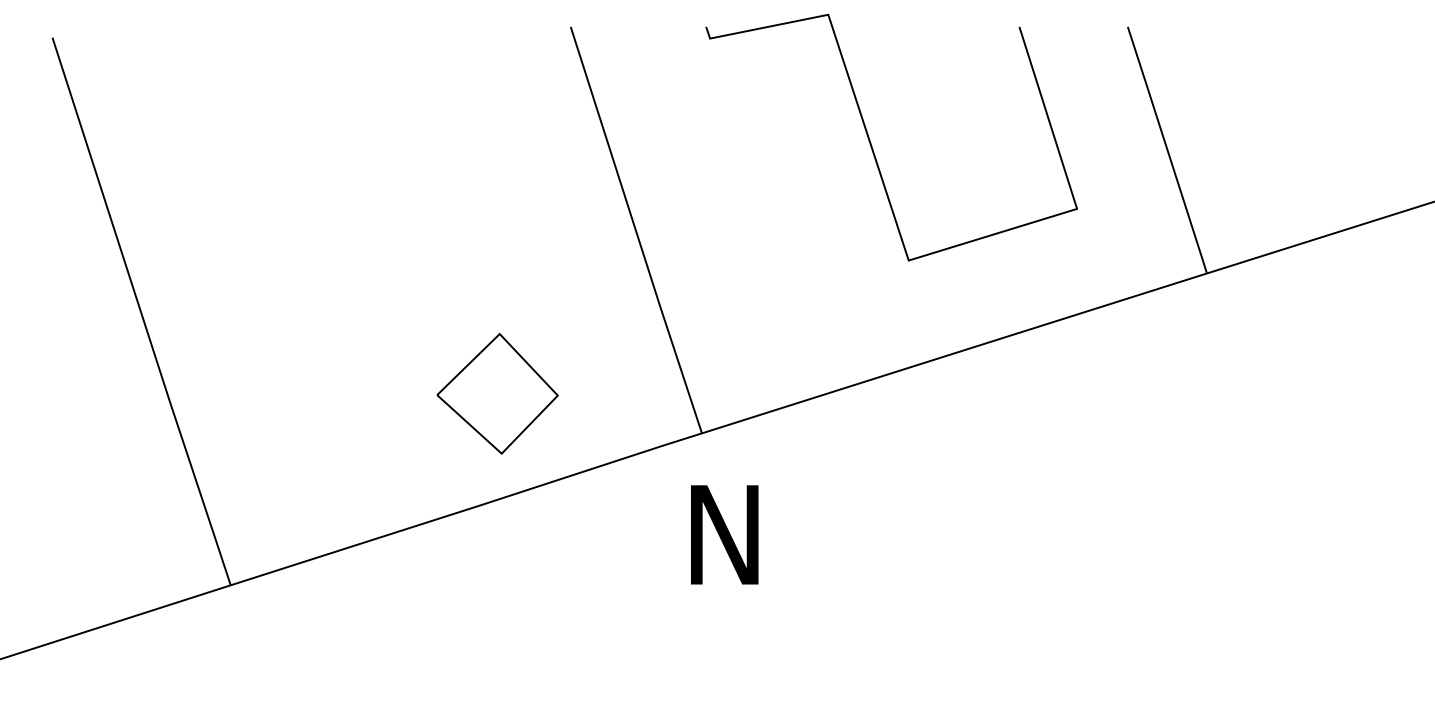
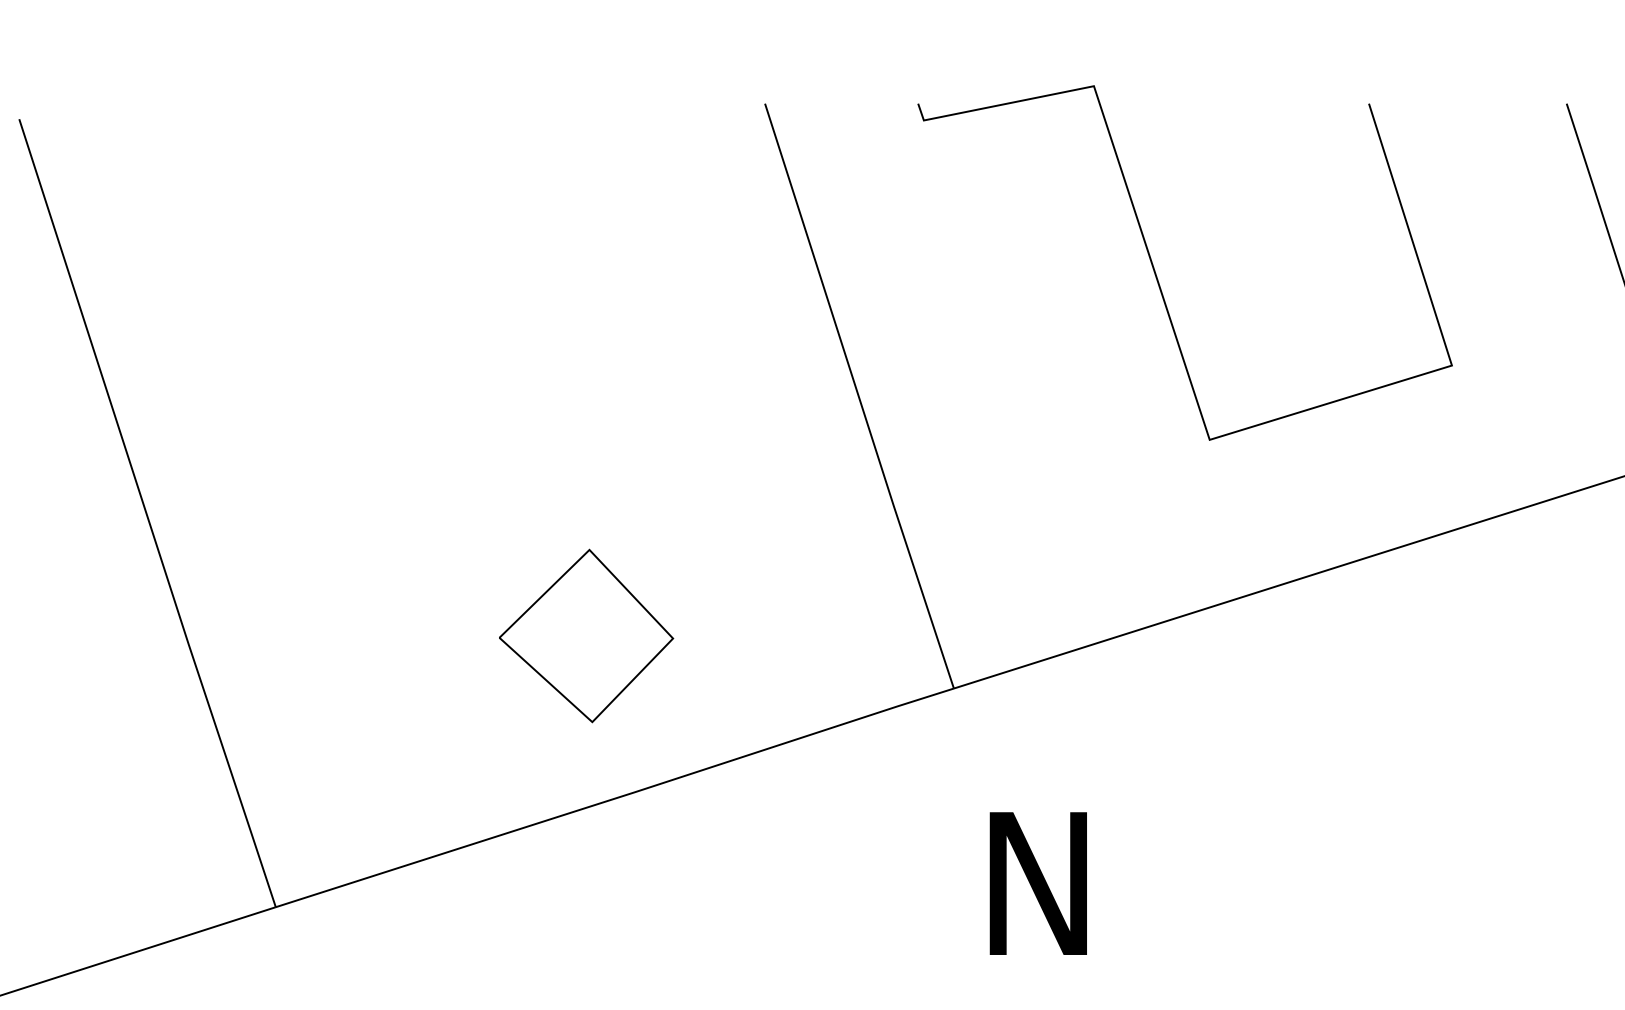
curve: (871, 142) -> (1156, 269), moved
part: (497, 393) -> (586, 635), moved
text: (724, 534) -> (1038, 883), moved

